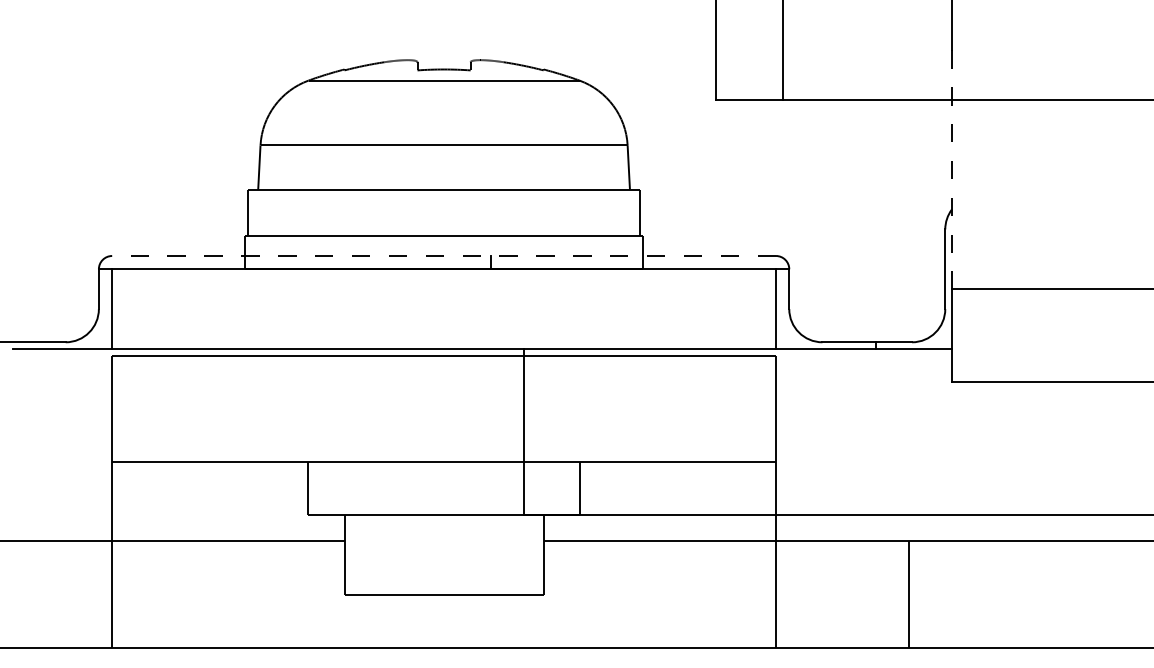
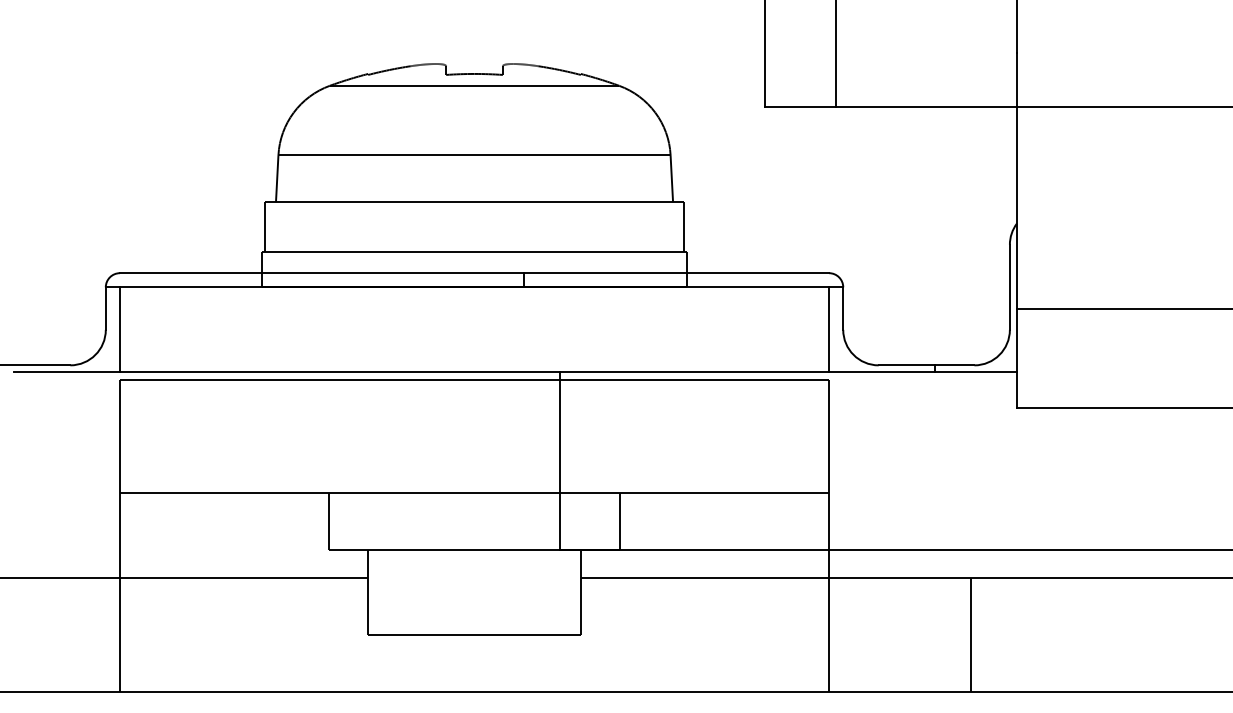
line: (951, 170) -> (1016, 181), dashed -> solid
line: (444, 256) -> (474, 273), dashed -> solid

